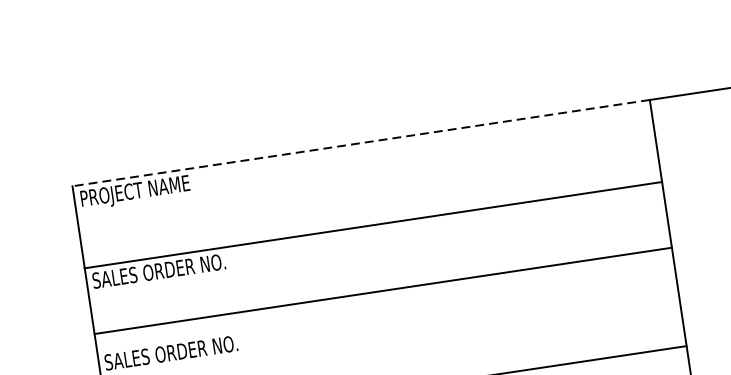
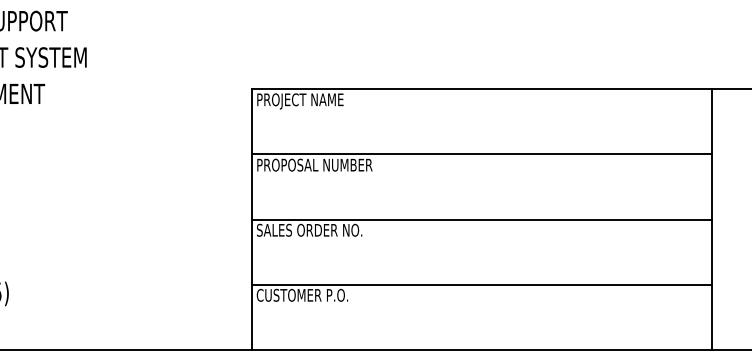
line: (360, 142) -> (481, 88), dashed -> solid
text: (165, 269) -> (314, 164), SALES ORDER NO. -> PROPOSAL NUMBER
line: (382, 290) -> (481, 219), moved

